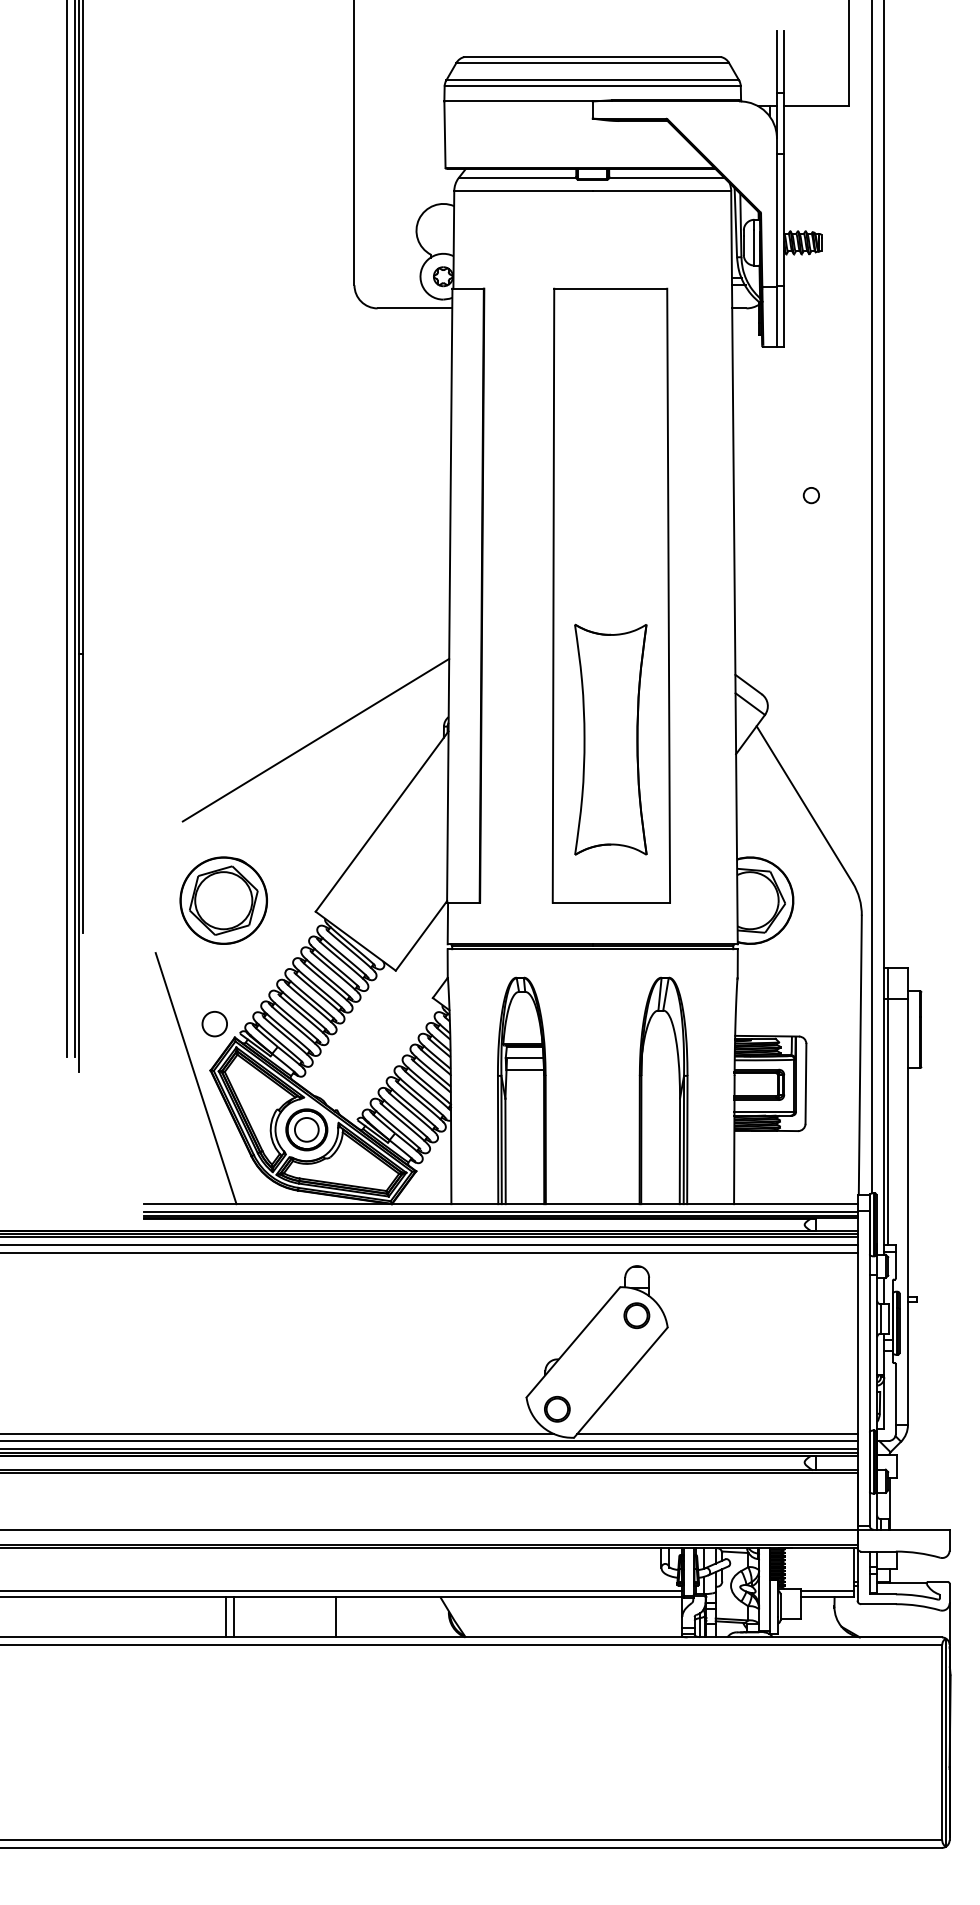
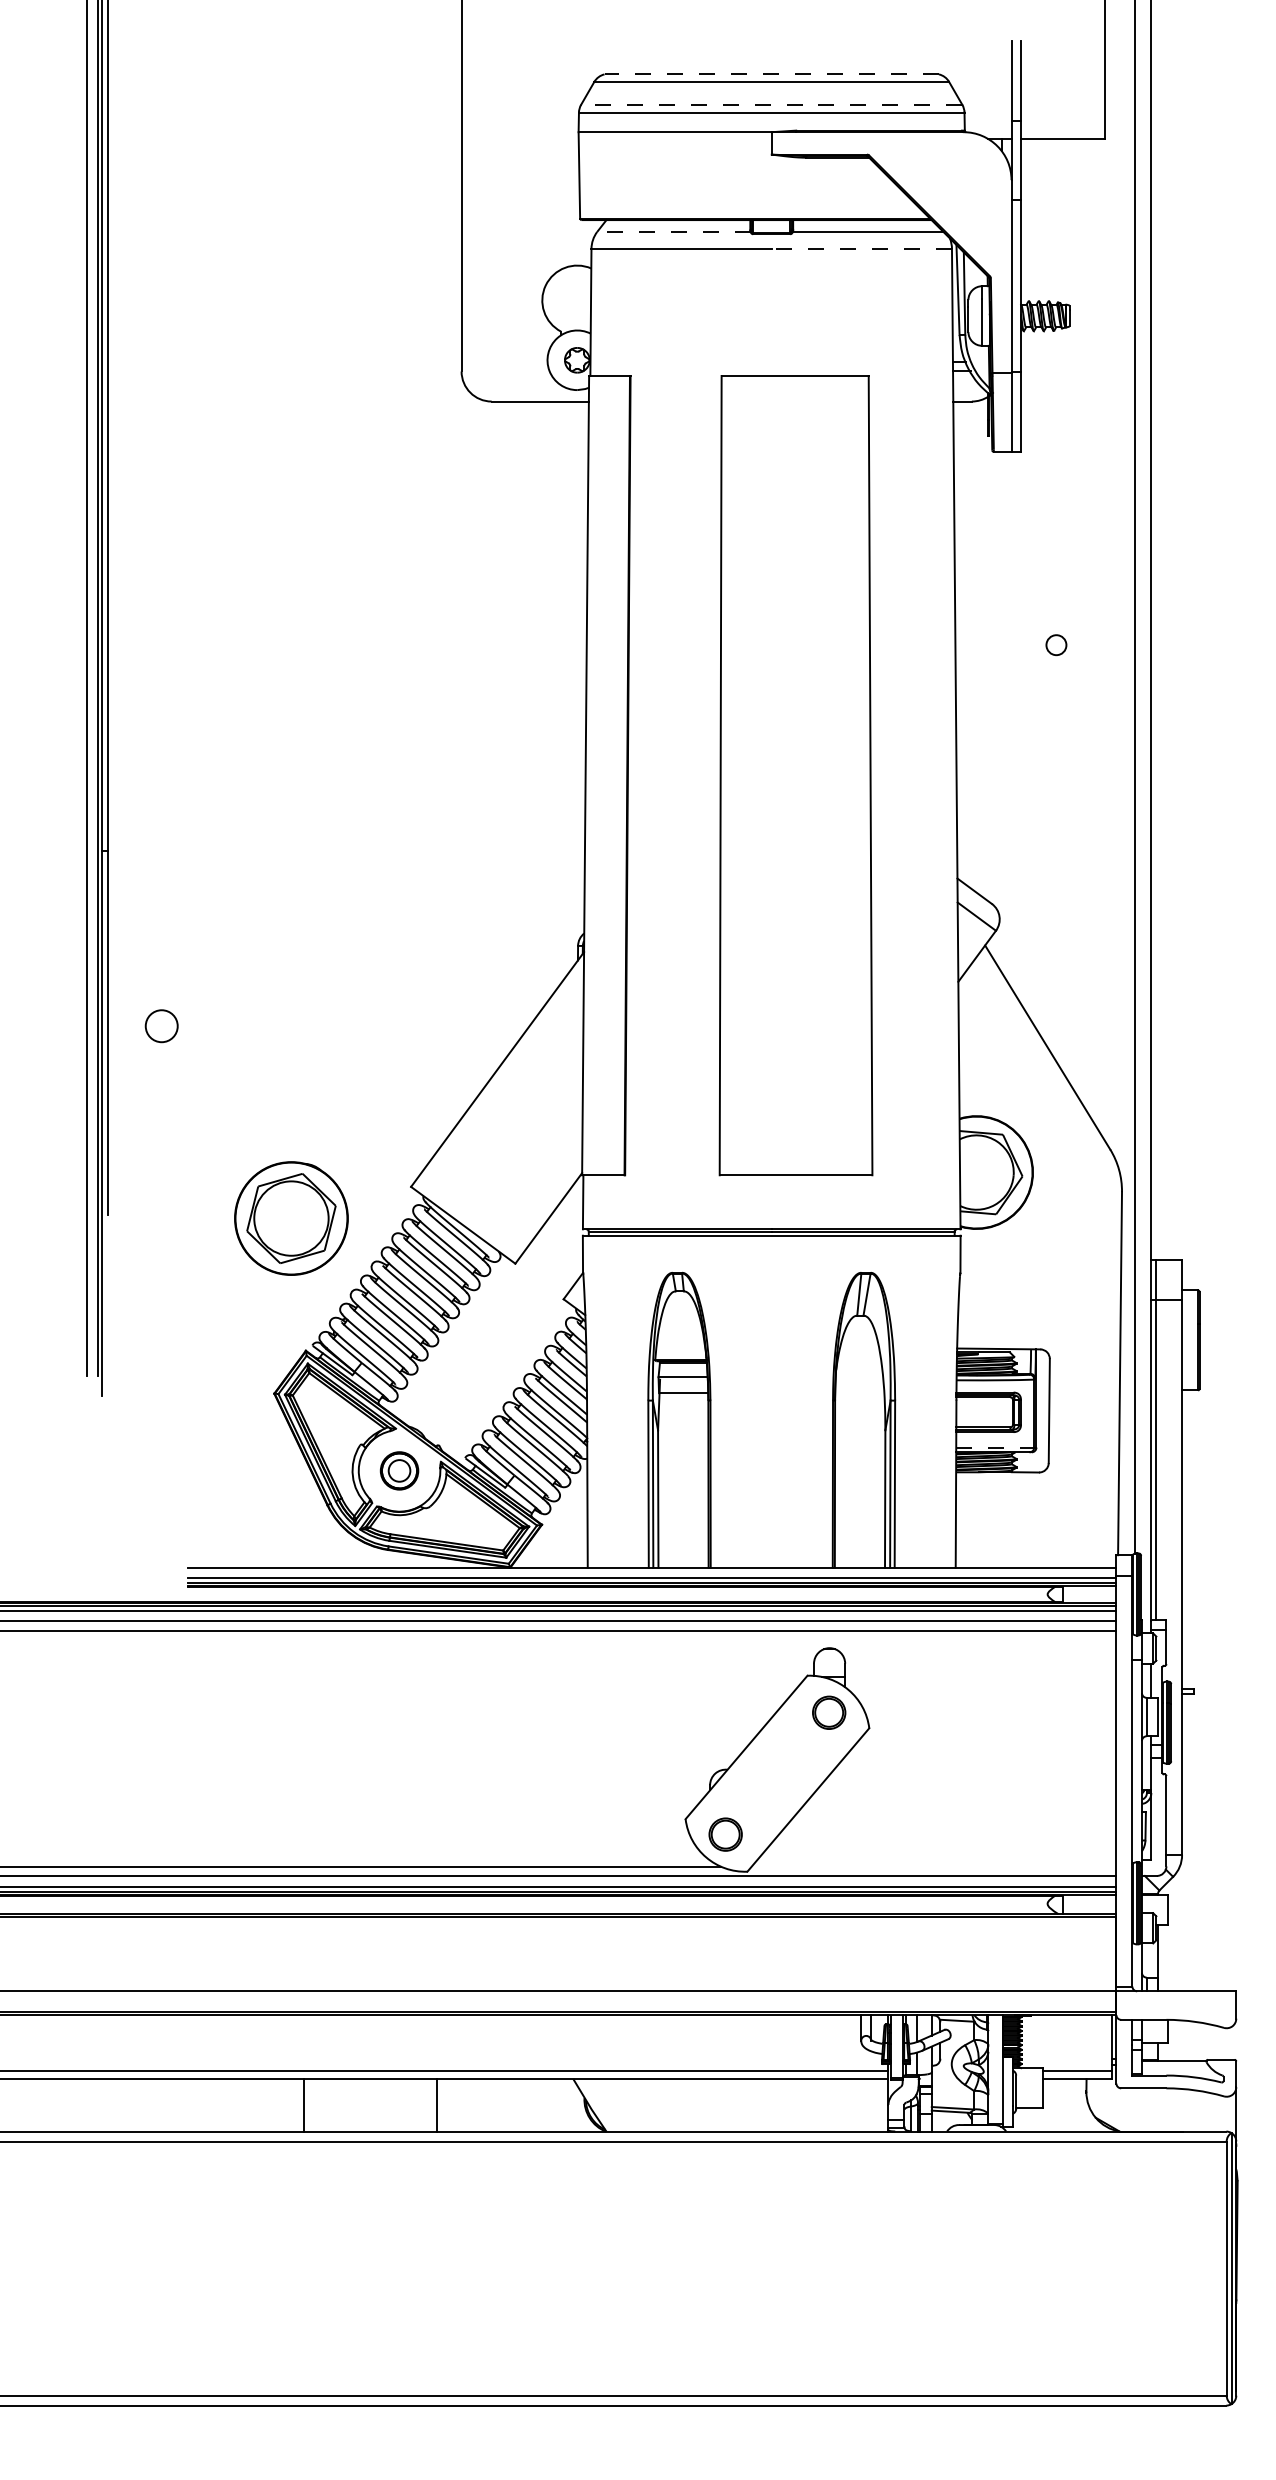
line: (592, 57) -> (771, 74), solid -> dashed
line: (592, 80) -> (771, 104), solid -> dashed
line: (517, 177) -> (673, 231), solid -> dashed
line: (661, 190) -> (861, 248), solid -> dashed
part: (610, 739) -> (794, 962), removed
line: (316, 740) -> (411, 963), removed
part: (223, 900) -> (291, 1218), moved
circle: (214, 1024) -> (161, 1026), moved
line: (196, 1078) -> (255, 1403), removed
line: (764, 1111) -> (995, 1447), solid -> dashed
part: (306, 1129) -> (399, 1470), size x0.7
line: (717, 1433) -> (933, 1866), removed
line: (226, 1616) -> (294, 2104), removed

